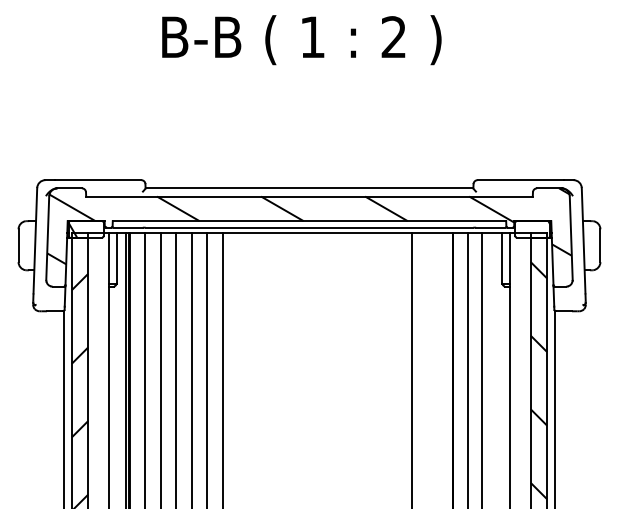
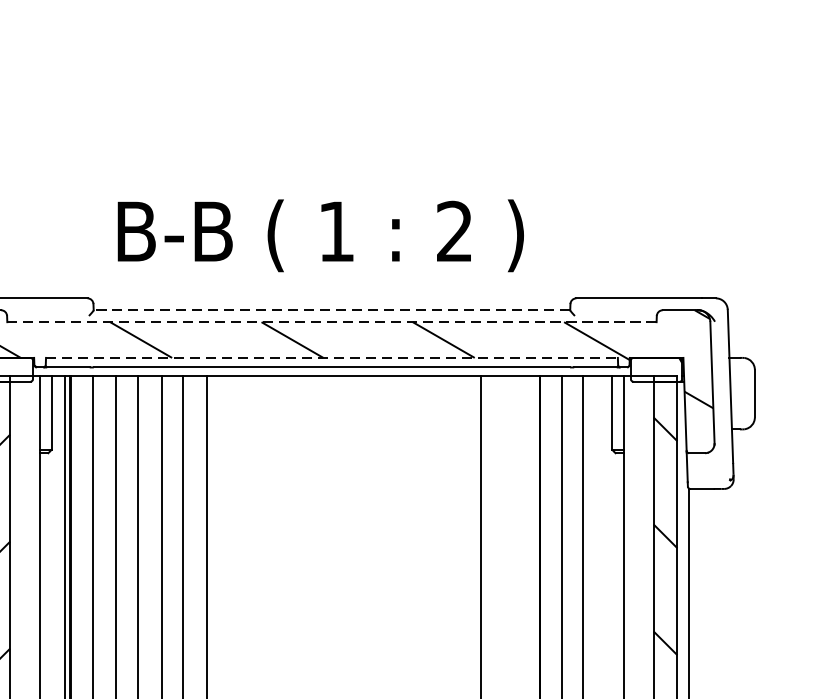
text: (301, 40) -> (320, 236), moved
line: (309, 188) -> (331, 310), solid -> dashed
line: (309, 196) -> (331, 322), solid -> dashed
line: (309, 221) -> (331, 358), solid -> dashed

